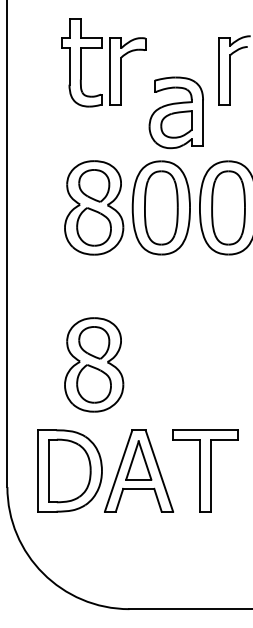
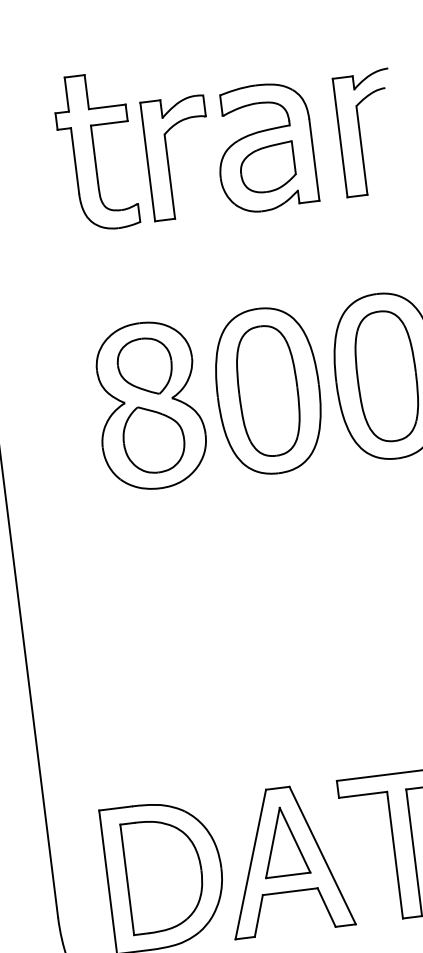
part: (175, 112) -> (263, 147), moved
part: (94, 364) -> (184, 681), removed

